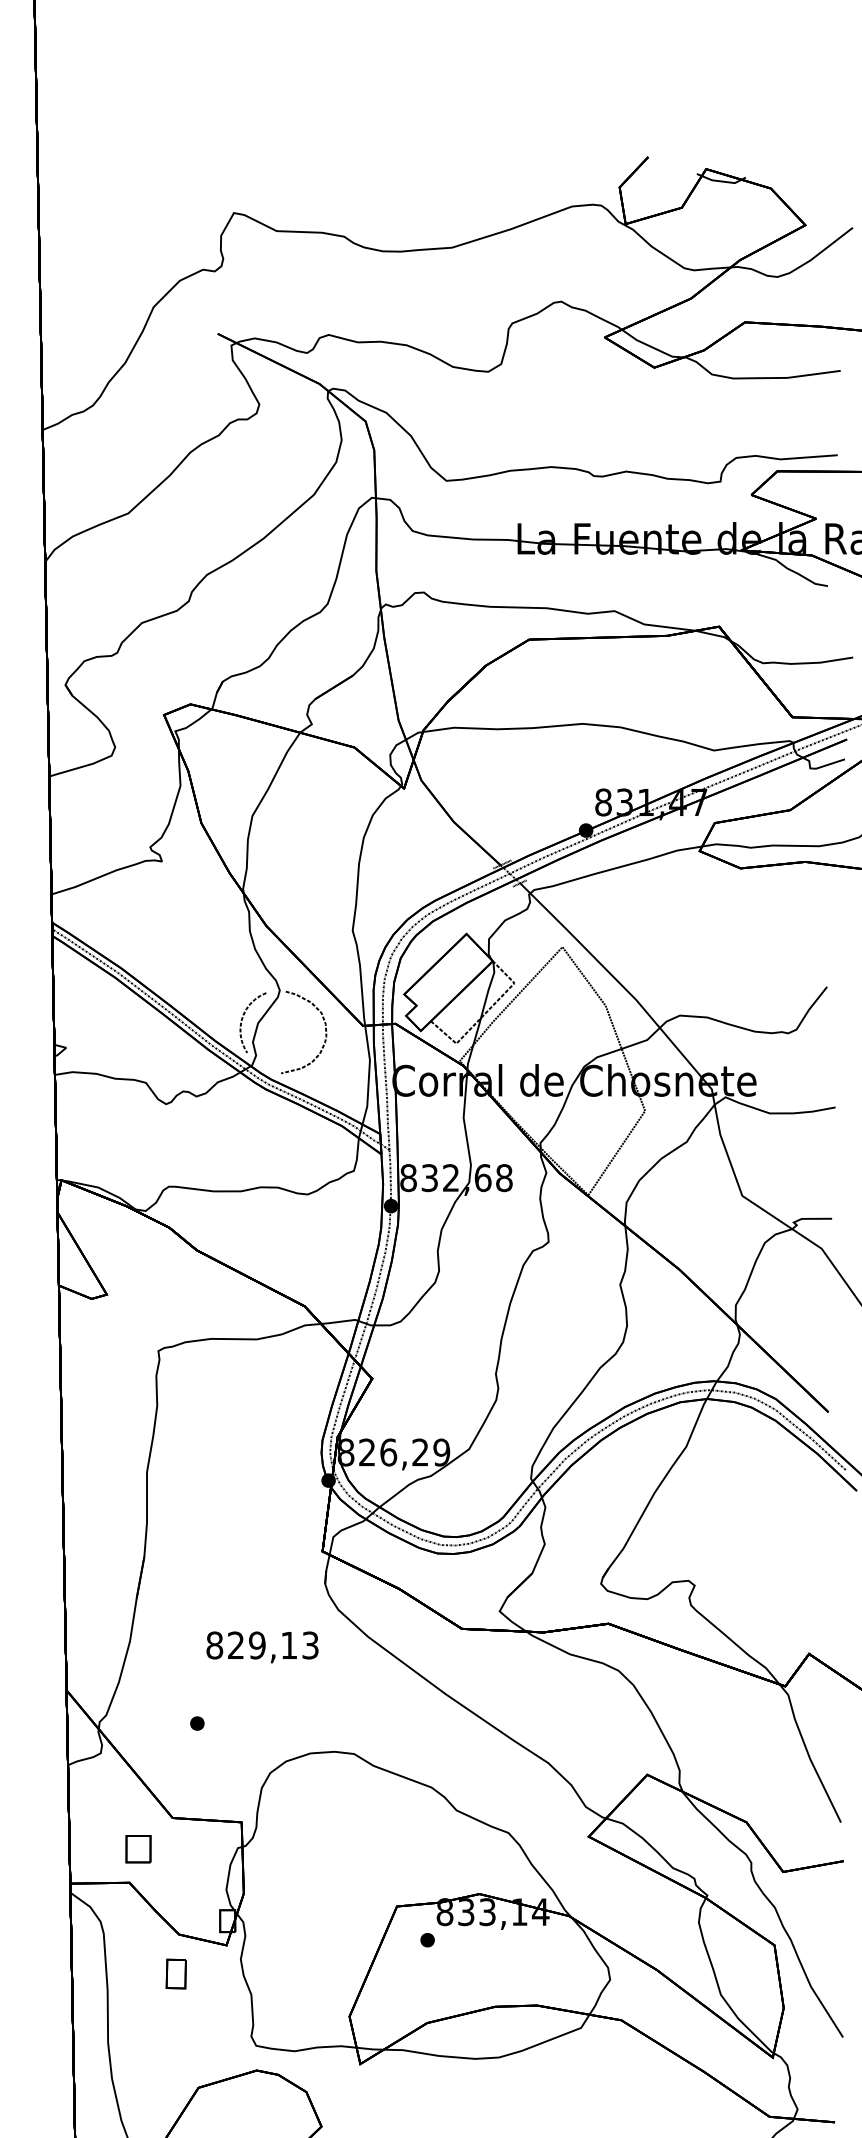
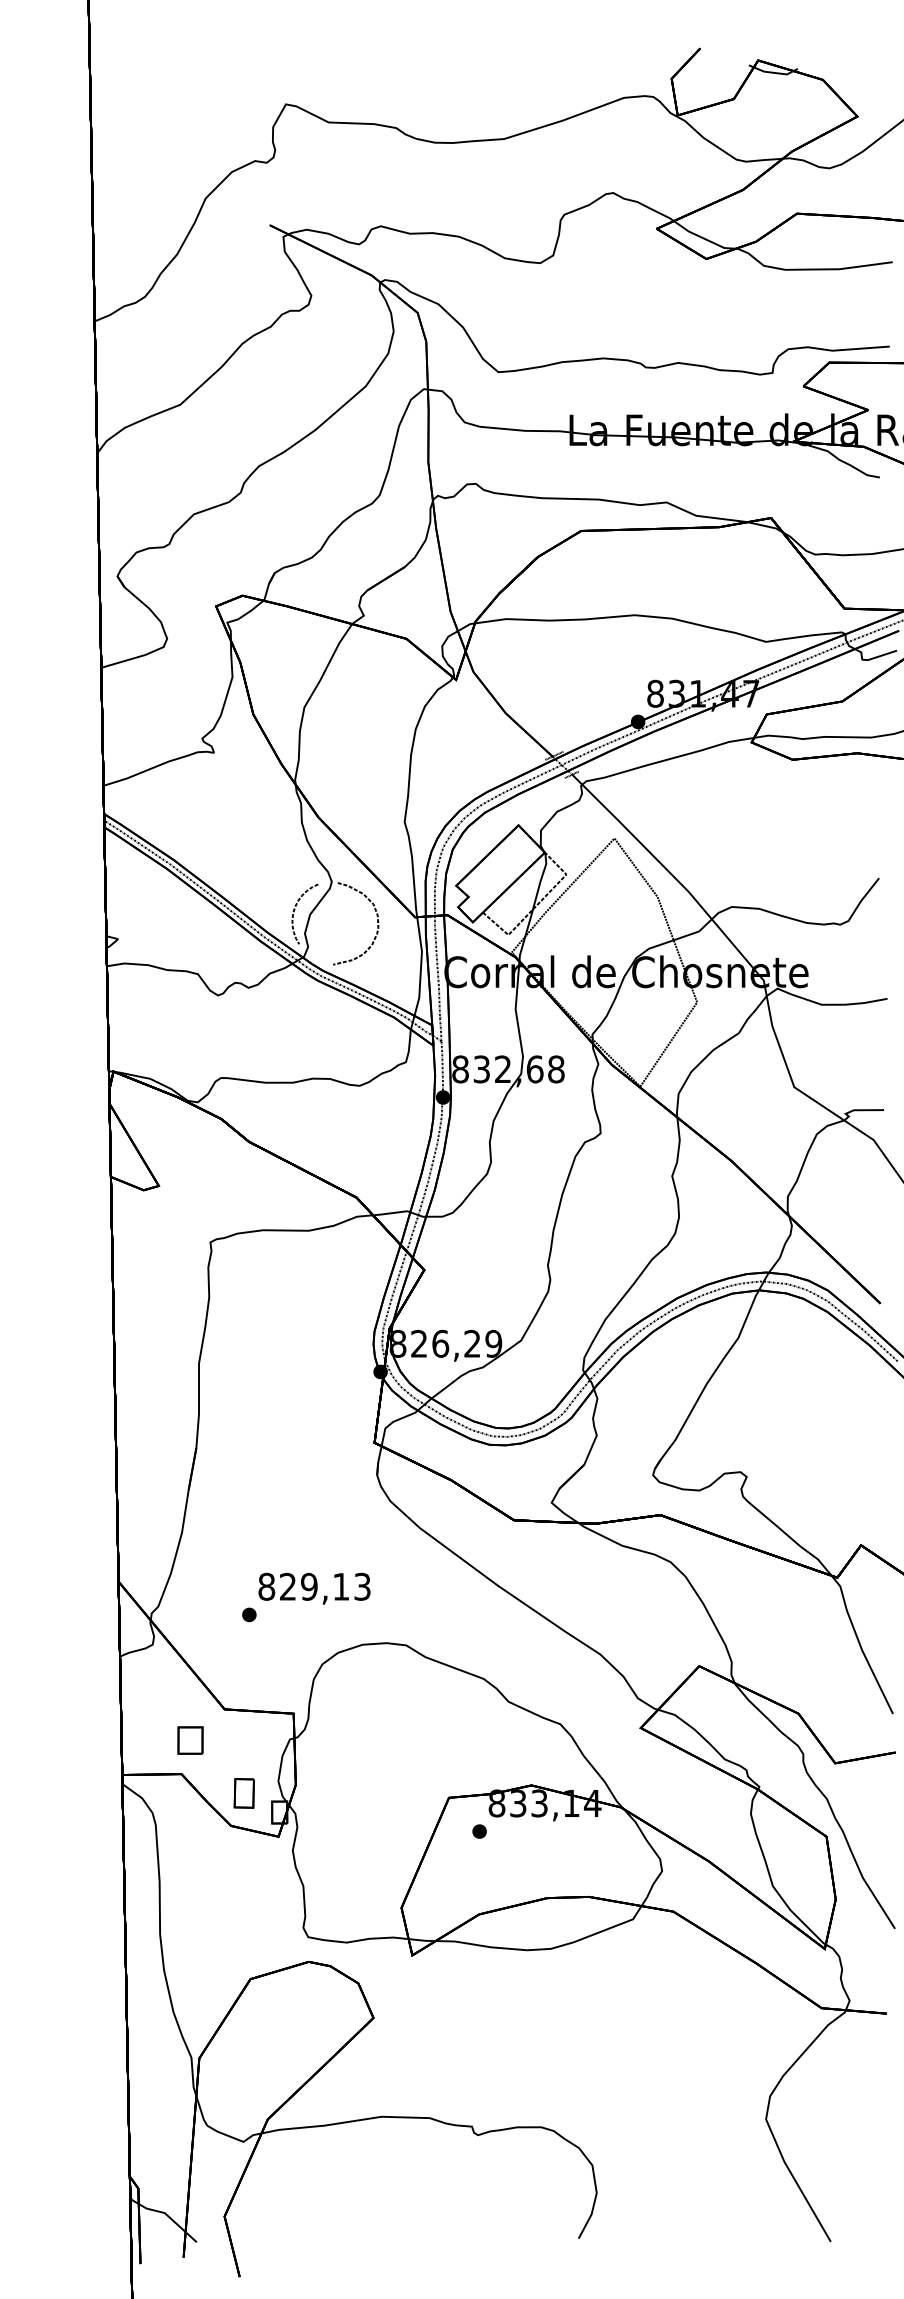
text: (262, 1647) -> (314, 1588), moved
part: (175, 1974) -> (243, 1793), moved

